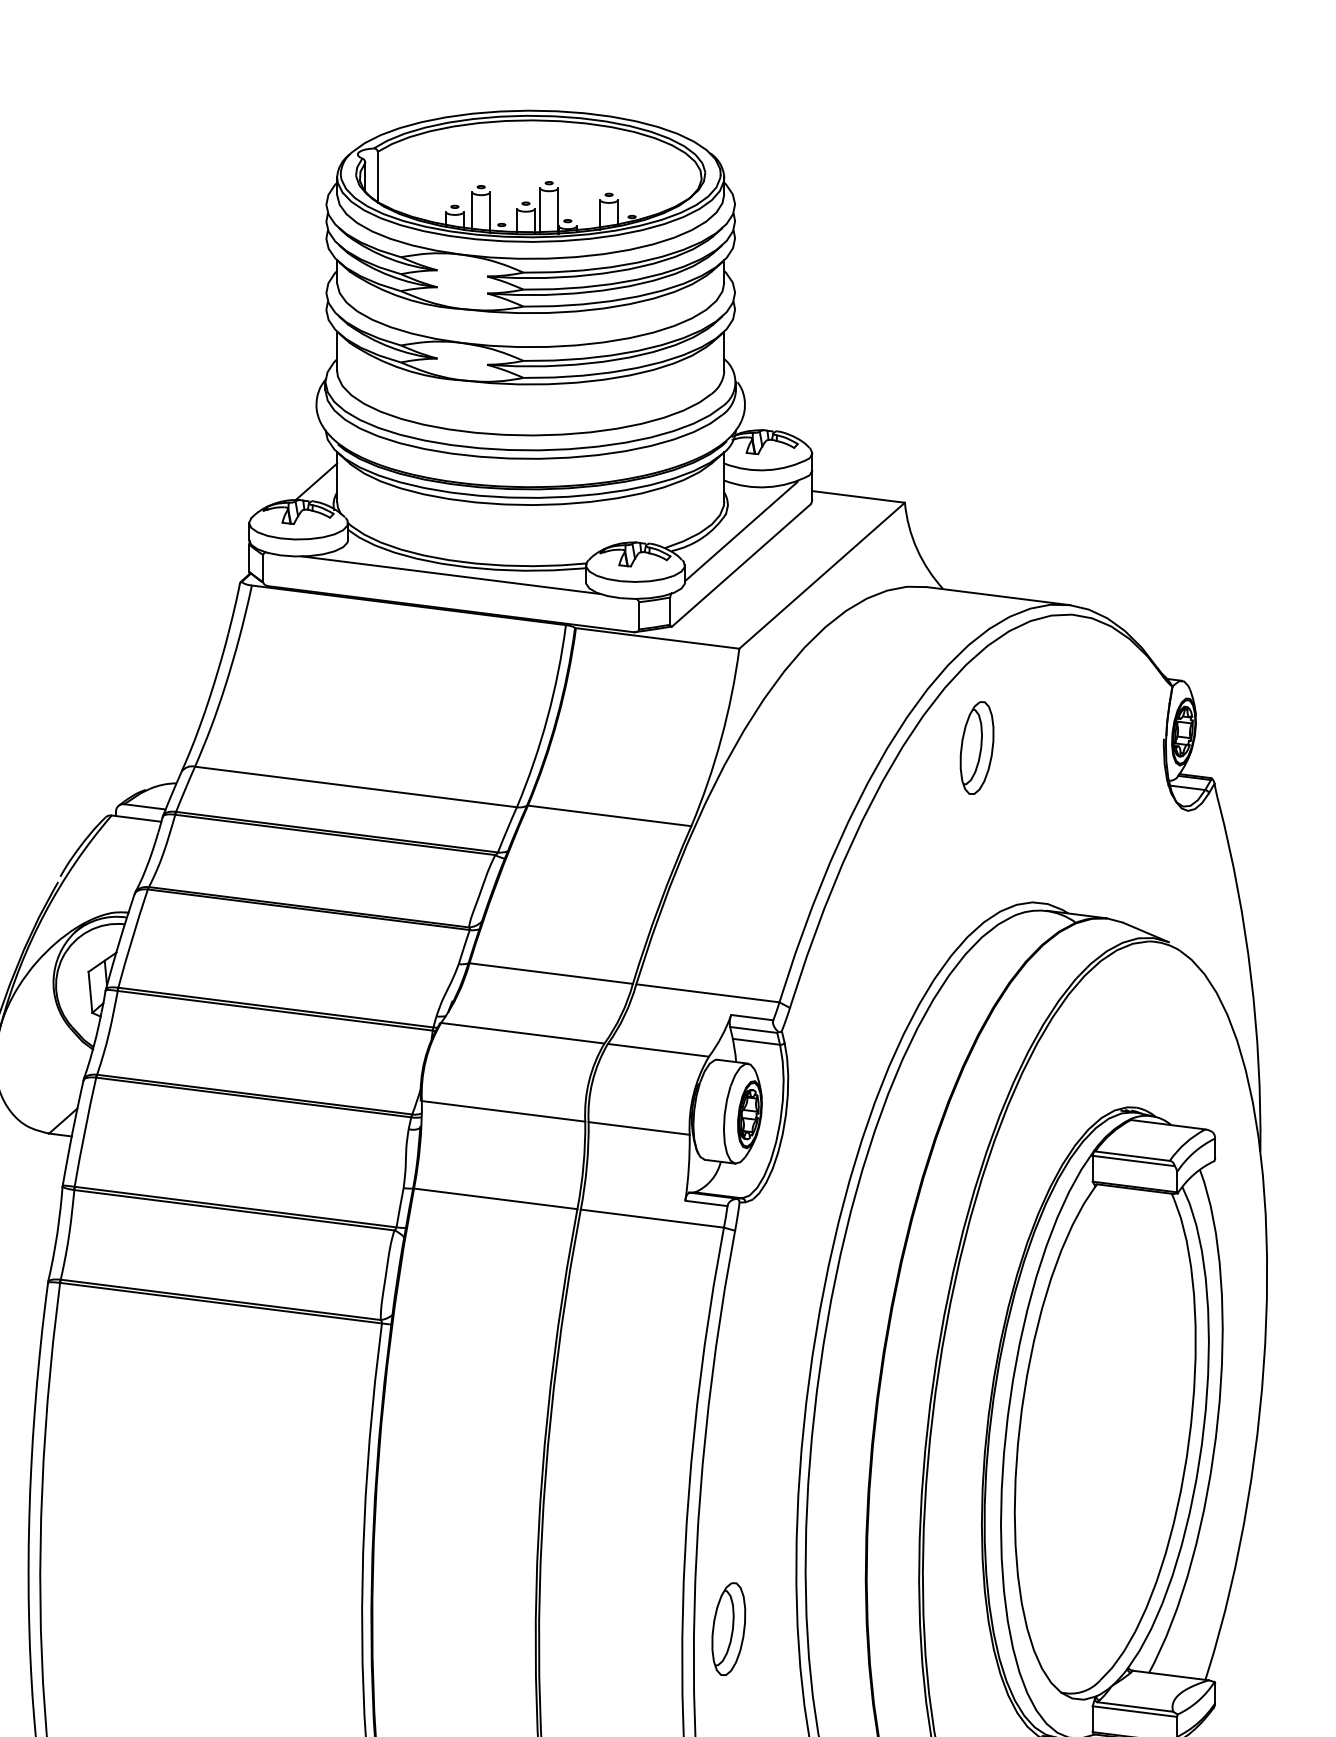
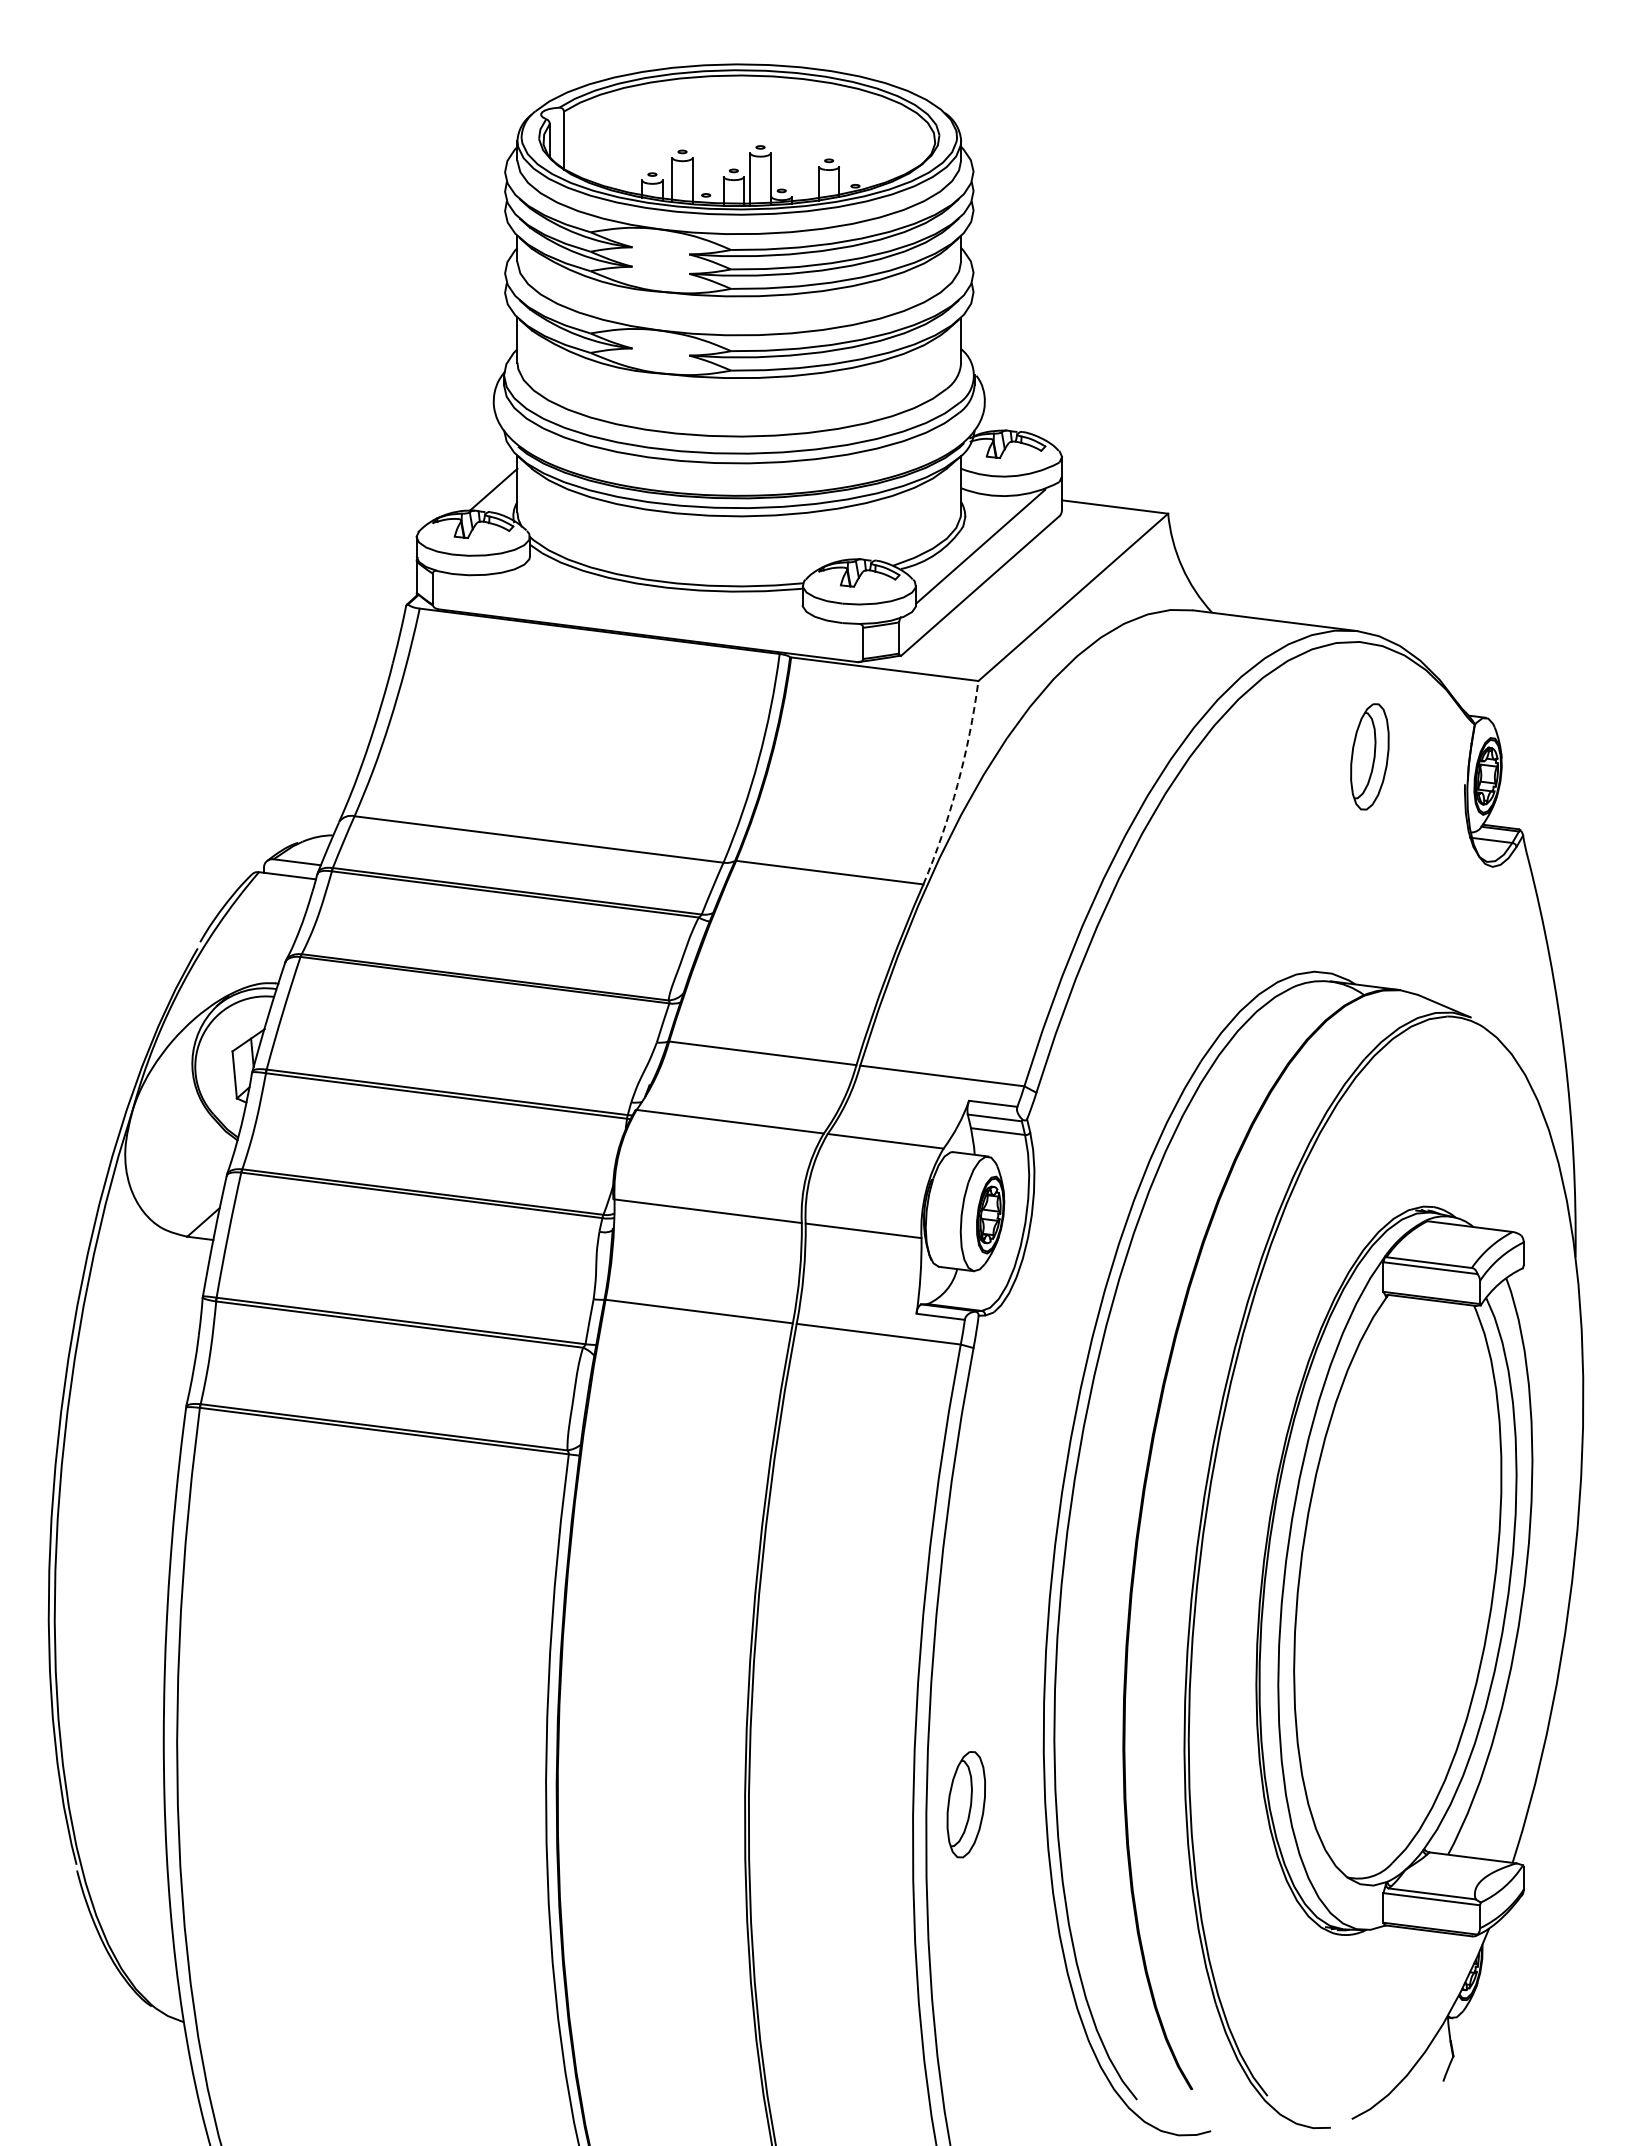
line: (451, 574) -> (648, 596), removed
arc: (721, 739) -> (957, 784), solid -> dashed
part: (976, 747) -> (1369, 756), moved

